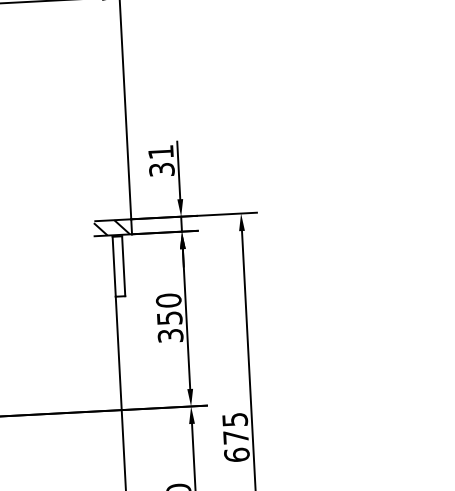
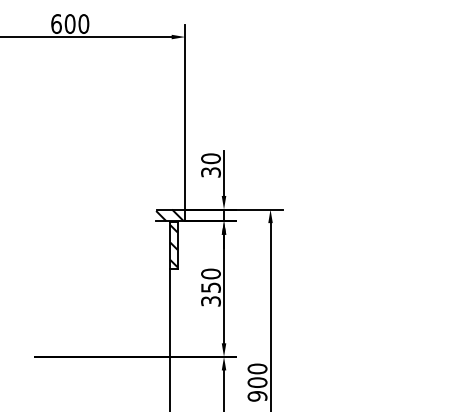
text: (160, 151) -> (210, 158), 31 -> 30
hatch: (118, 266) -> (173, 245), added
text: (235, 437) -> (257, 382), 675 -> 900

